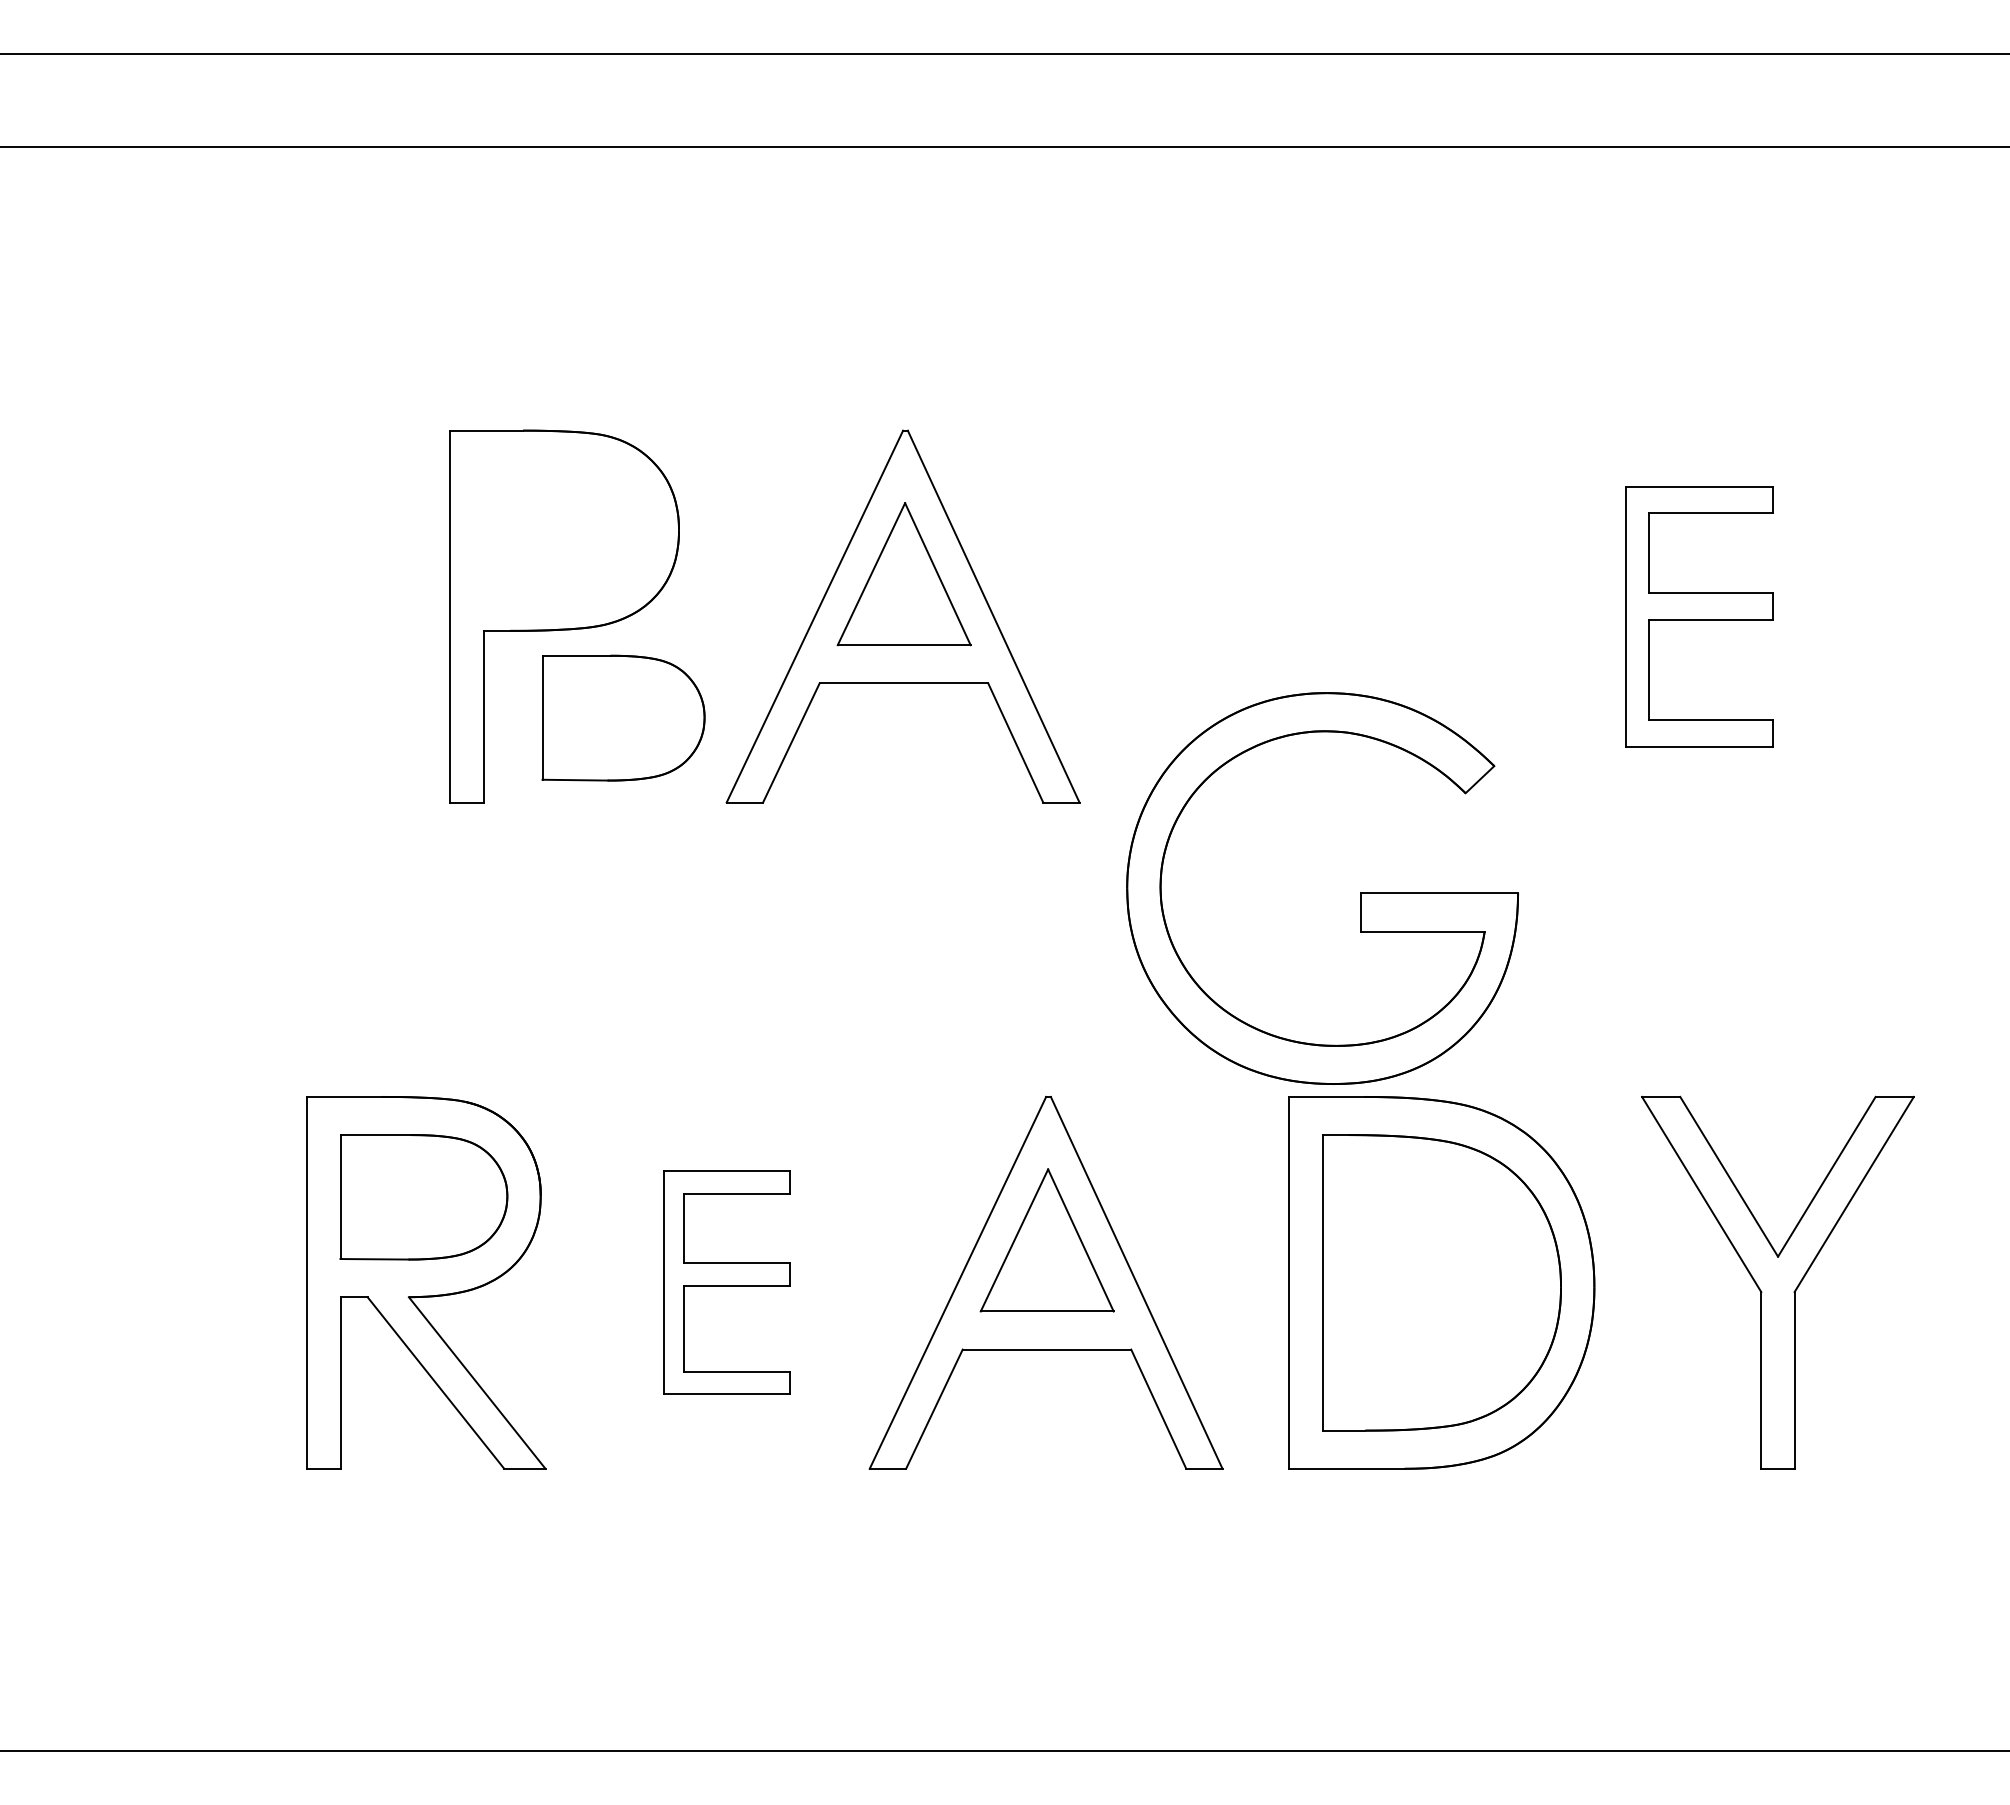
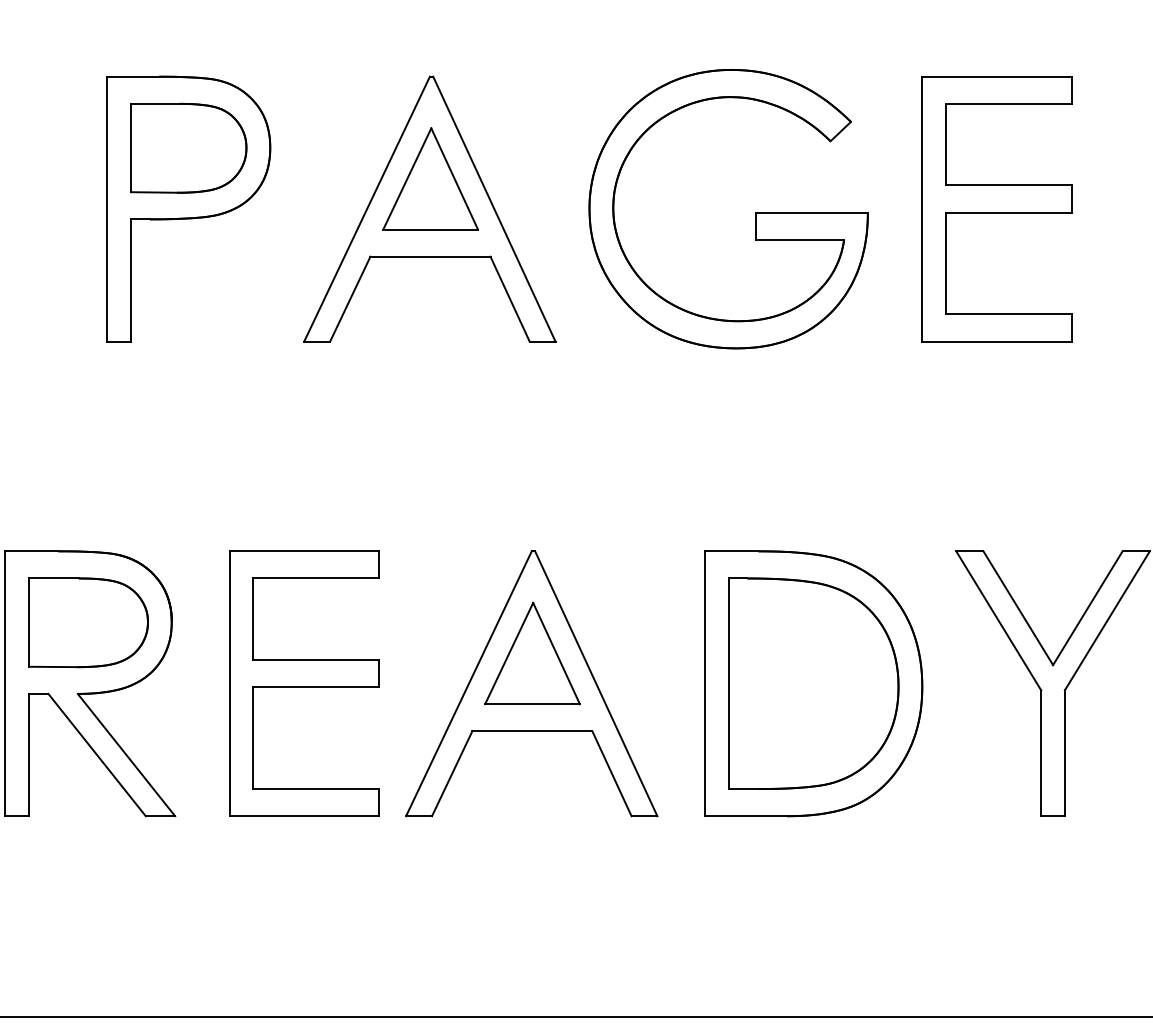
part: (1698, 616) -> (996, 209), size x1.43
part: (623, 717) -> (188, 147), moved
part: (1360, 892) -> (755, 211), moved
part: (726, 1282) -> (304, 683), size x1.67

